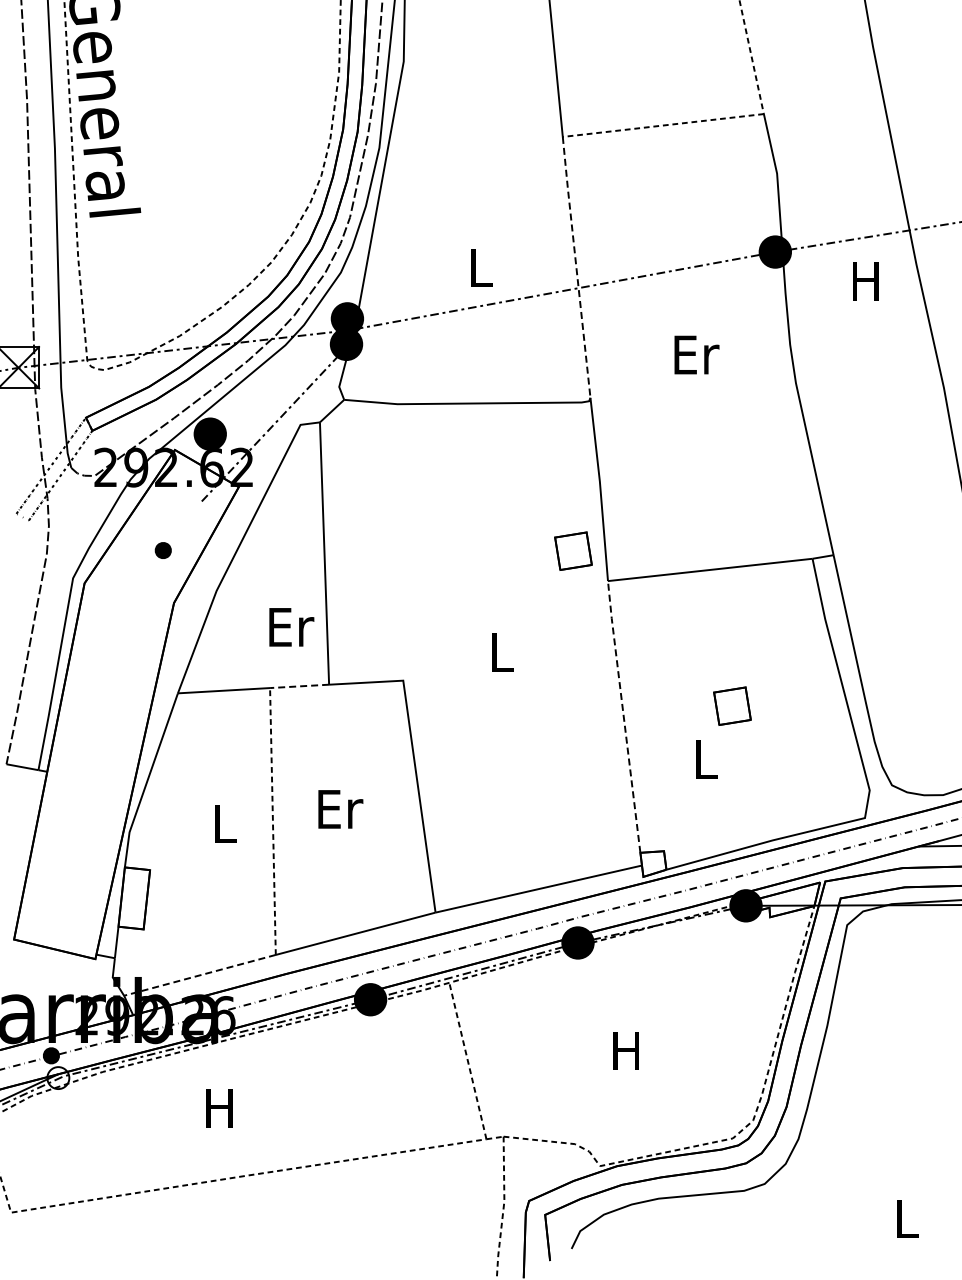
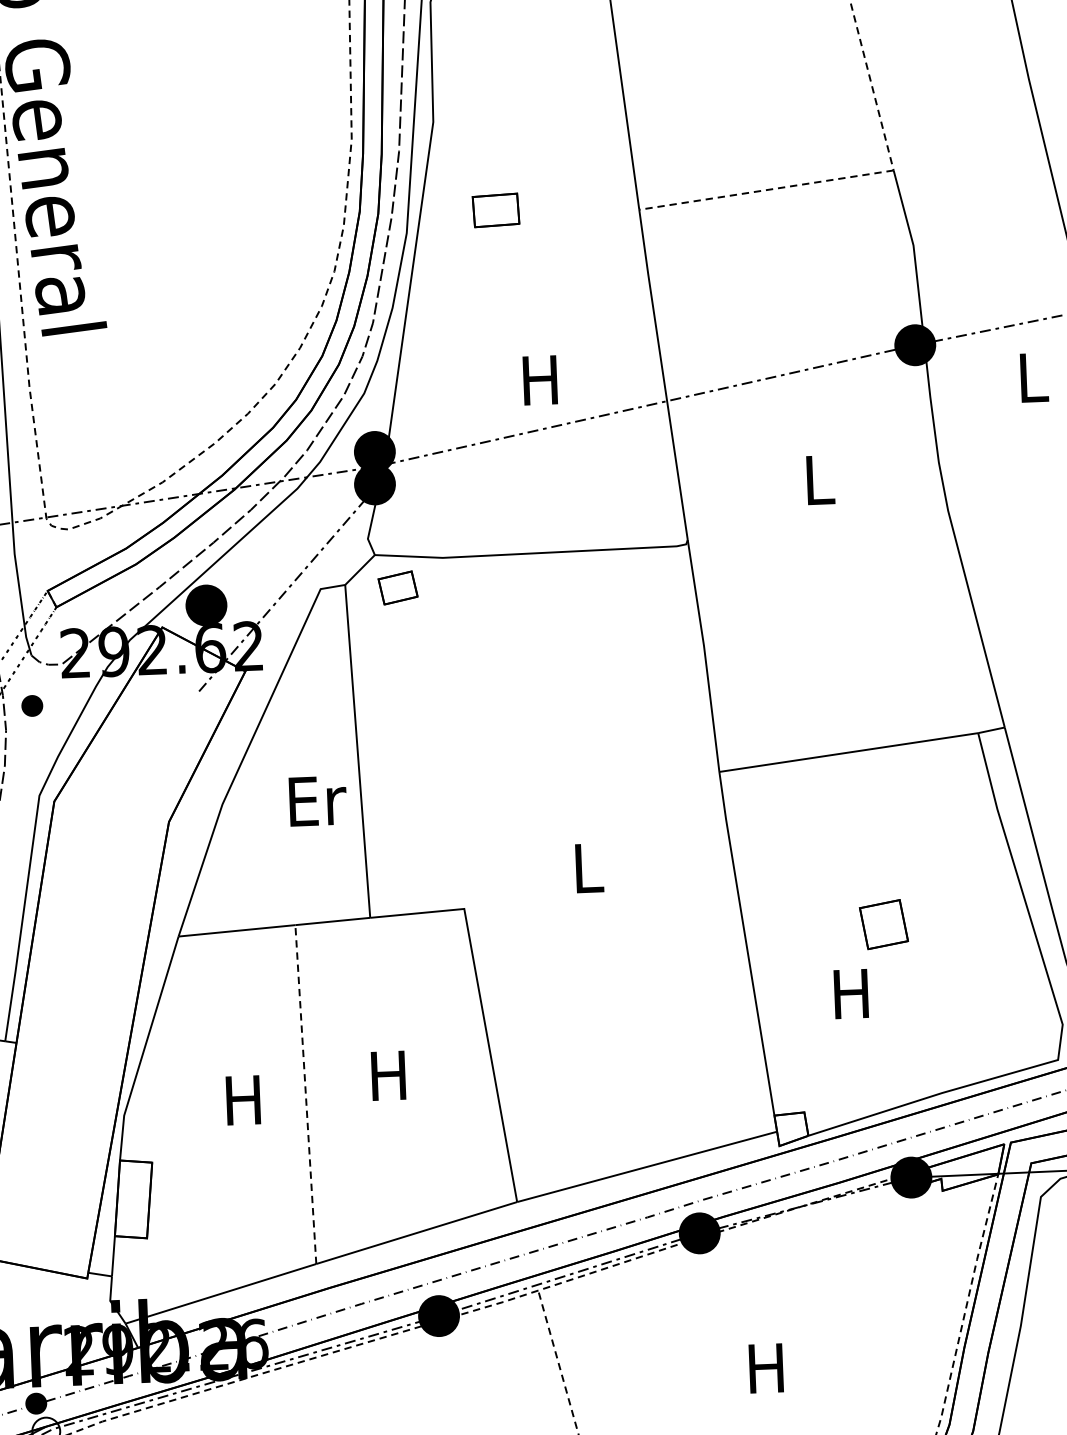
part: (450, 132) -> (496, 209), added
text: (479, 267) -> (540, 379), L -> H
line: (576, 267) -> (663, 375), dashed -> solid
text: (865, 281) -> (1031, 378), H -> L
text: (696, 354) -> (820, 479), Er -> L
part: (361, 425) -> (398, 586), added
part: (162, 550) -> (31, 705), moved
part: (573, 550) -> (673, 734), removed
text: (291, 627) -> (317, 801), moved
line: (299, 686) -> (332, 921), dashed -> solid
line: (623, 716) -> (746, 943), dashed -> solid
text: (704, 759) -> (851, 993), L -> H
text: (340, 809) -> (391, 1075), Er -> H
text: (223, 823) -> (243, 1099), L -> H
line: (199, 975) -> (220, 1294), dashed -> solid

